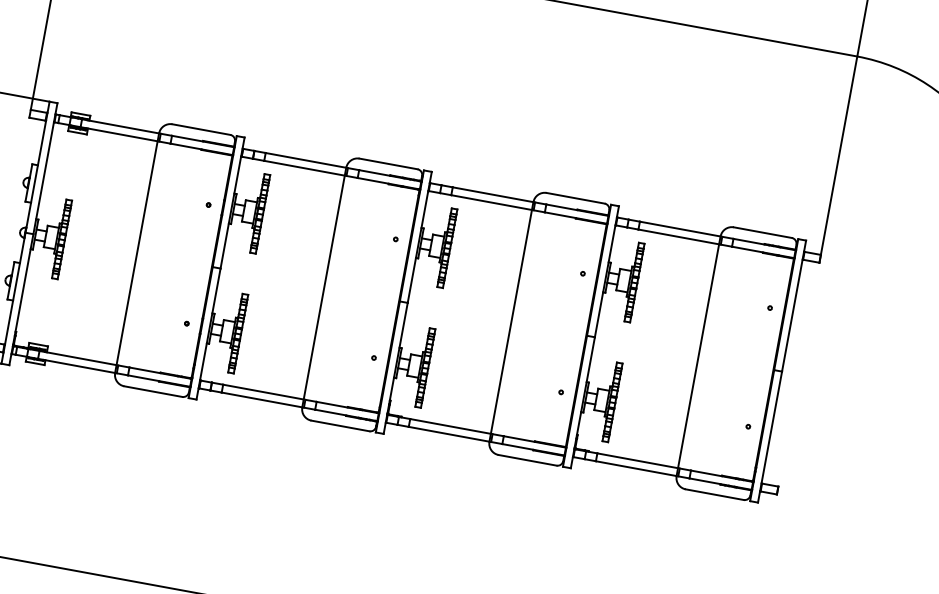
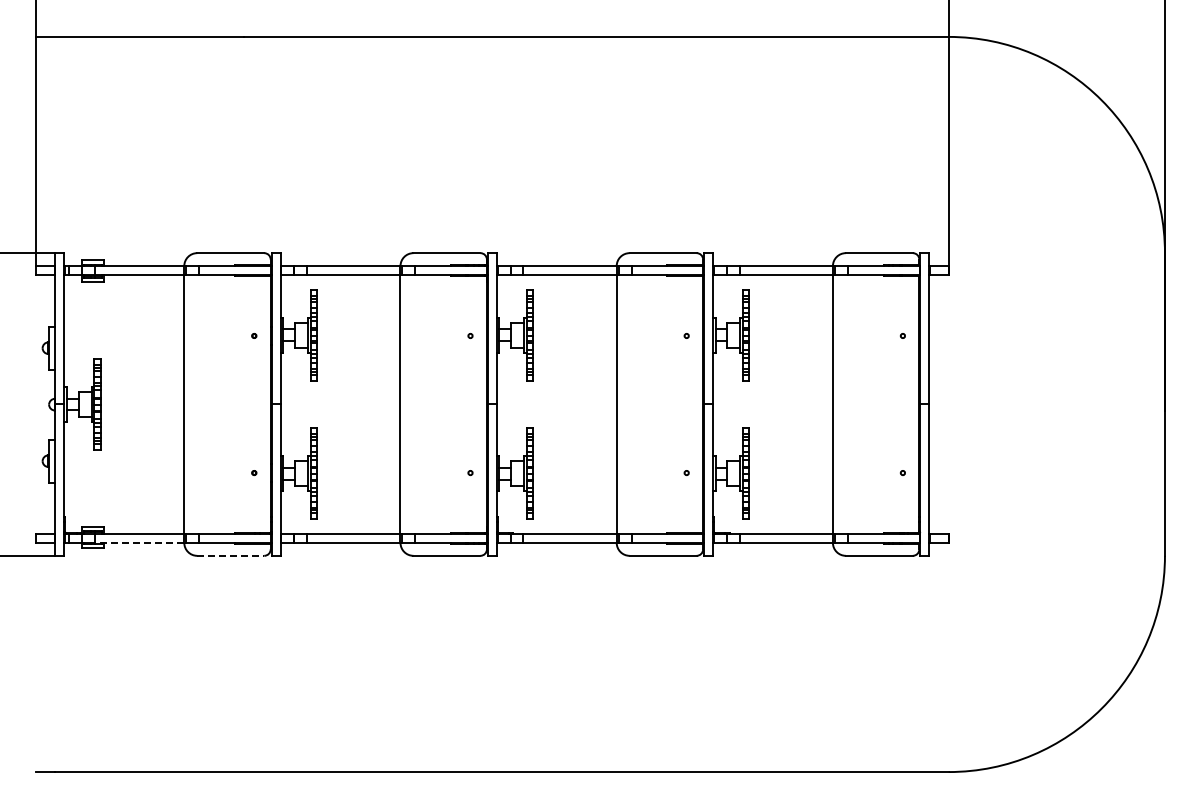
line: (76, 365) -> (139, 542), solid -> dashed
line: (153, 391) -> (230, 555), solid -> dashed

